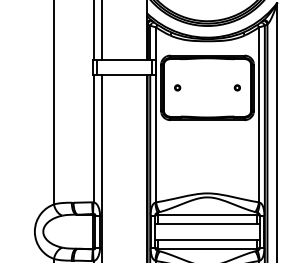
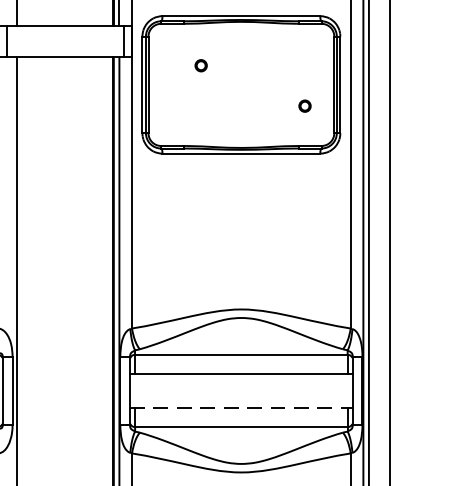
part: (177, 87) -> (200, 64), moved
part: (236, 87) -> (303, 105), moved
line: (208, 239) -> (243, 407), solid -> dashed

